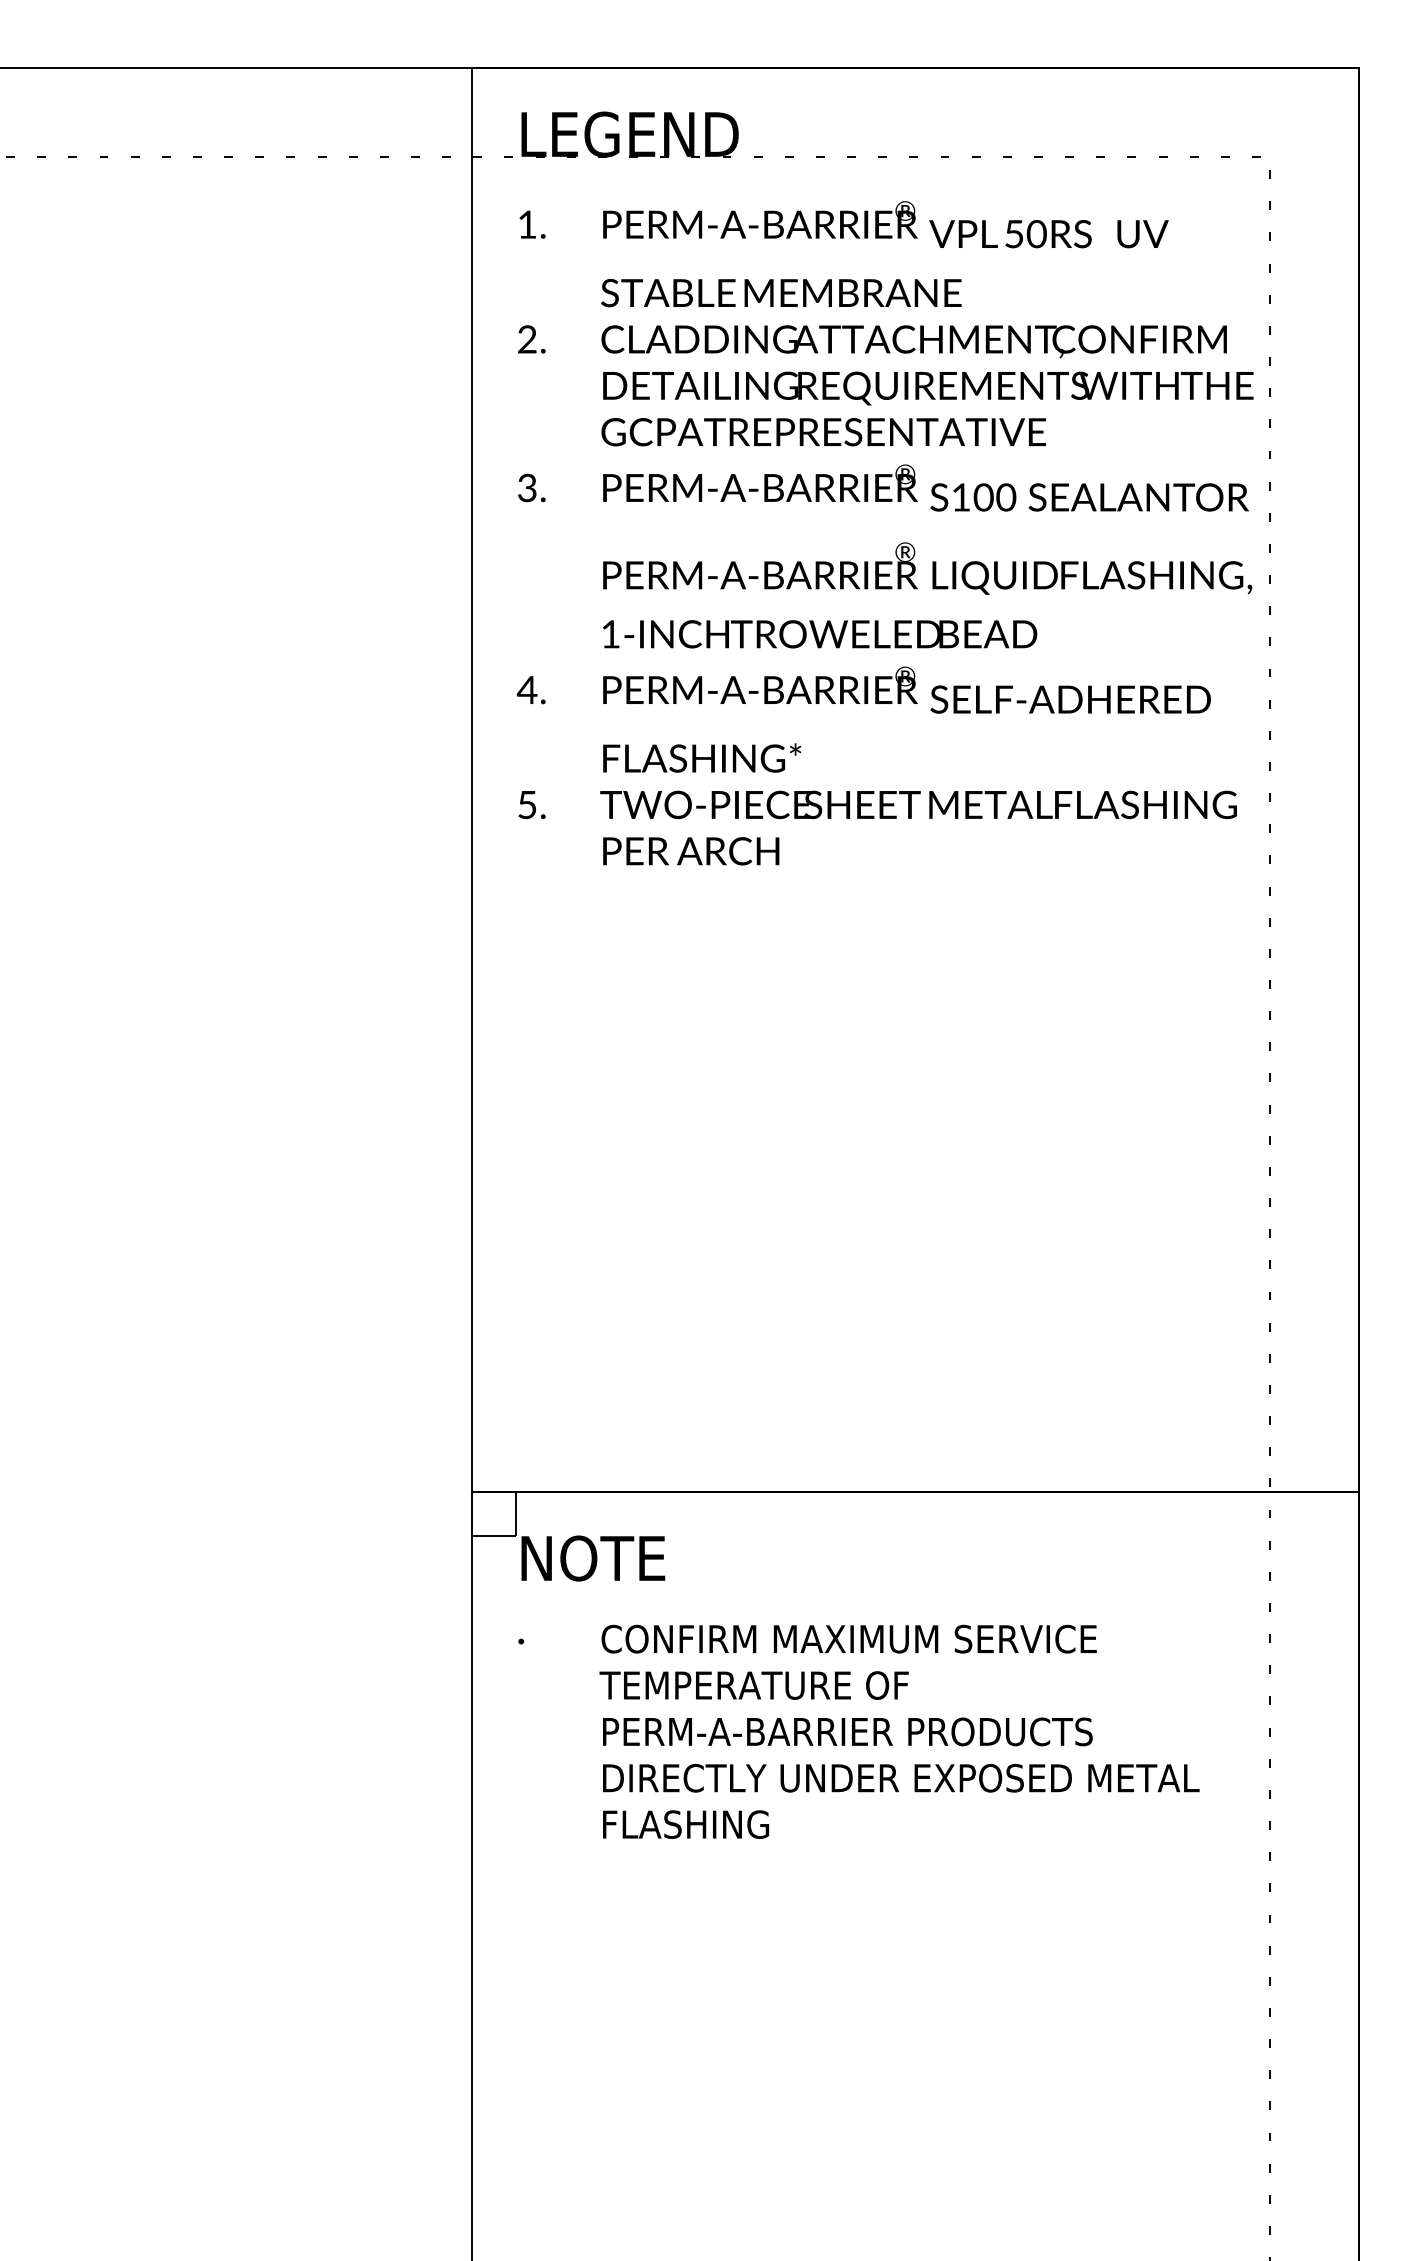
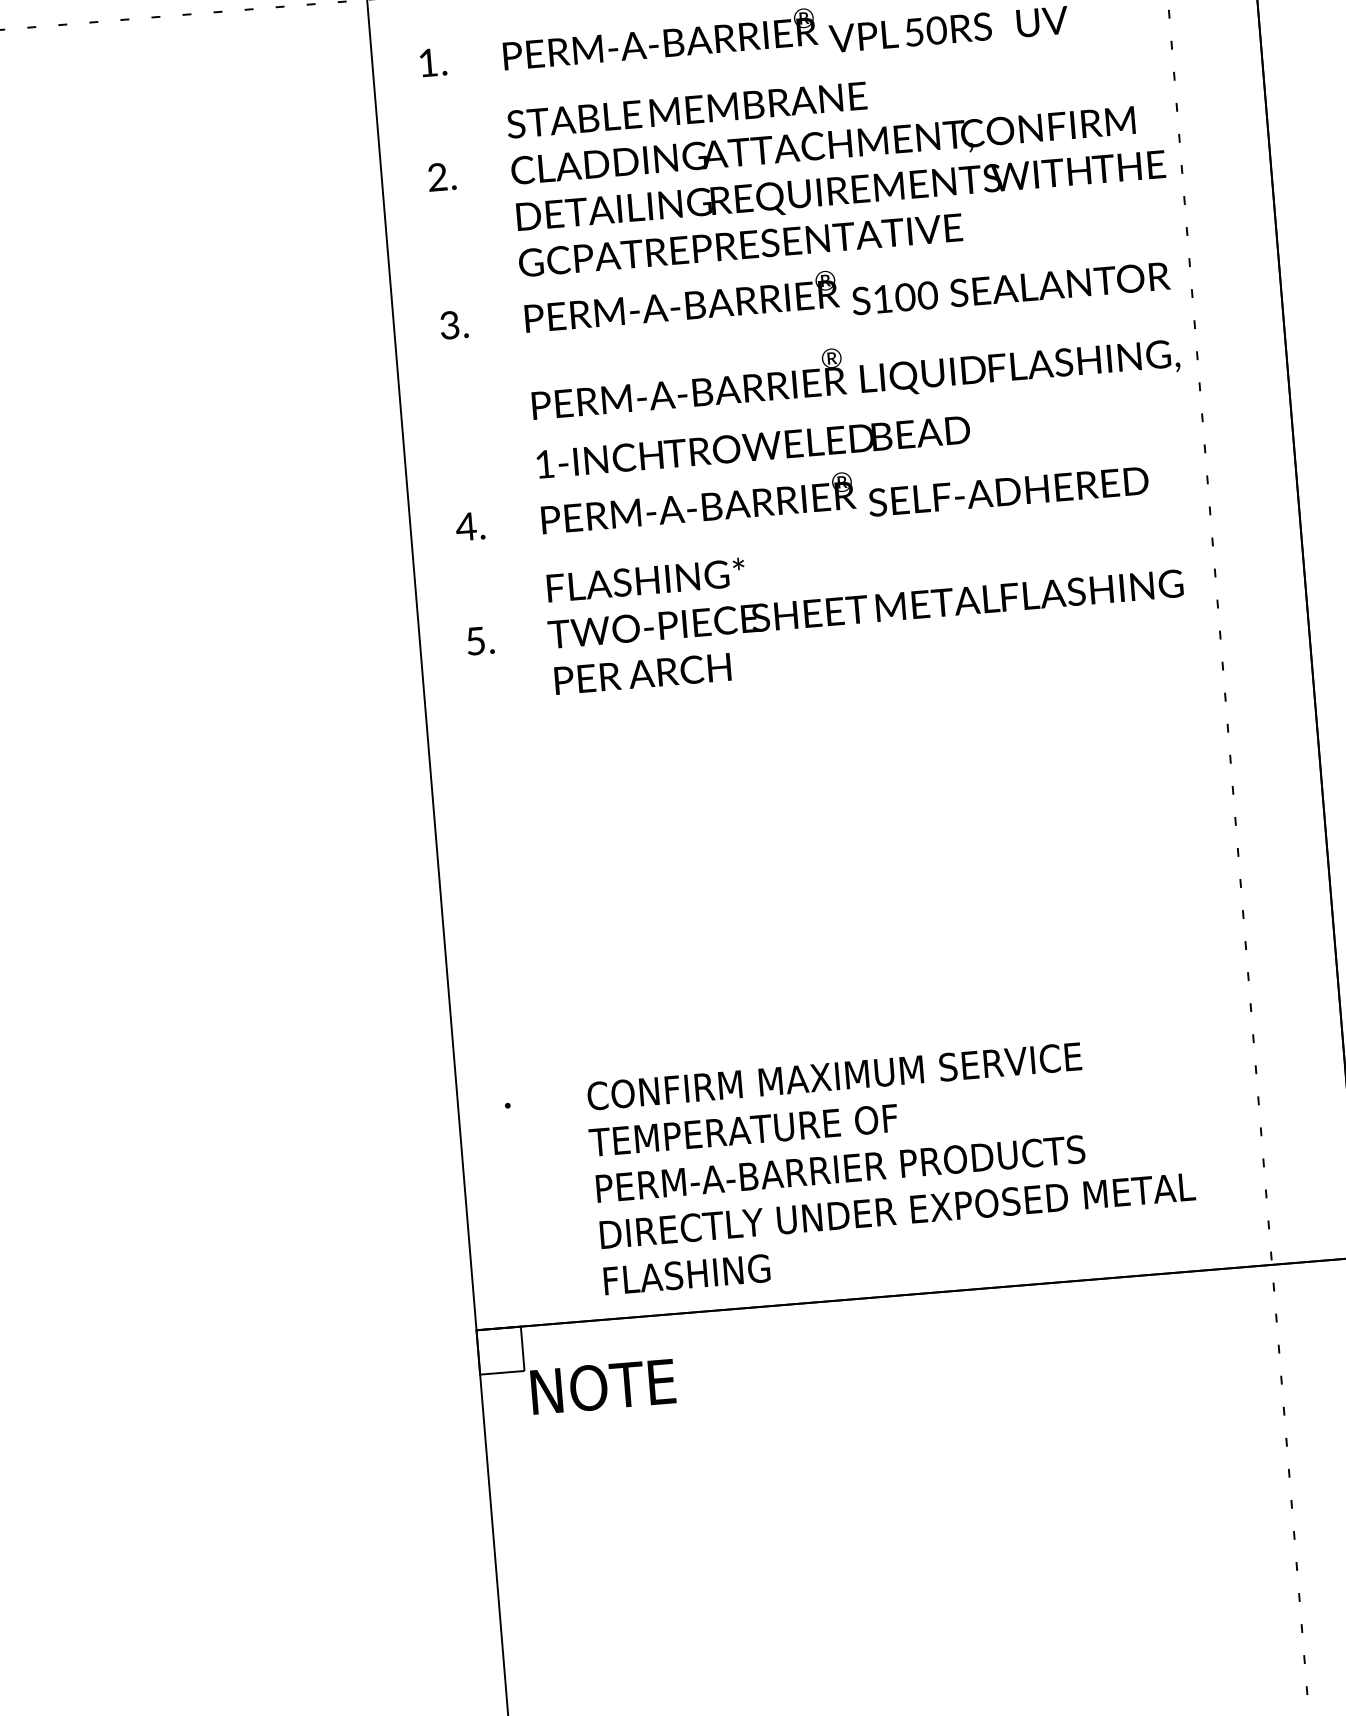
text: (858, 1731) -> (851, 1167), moved

